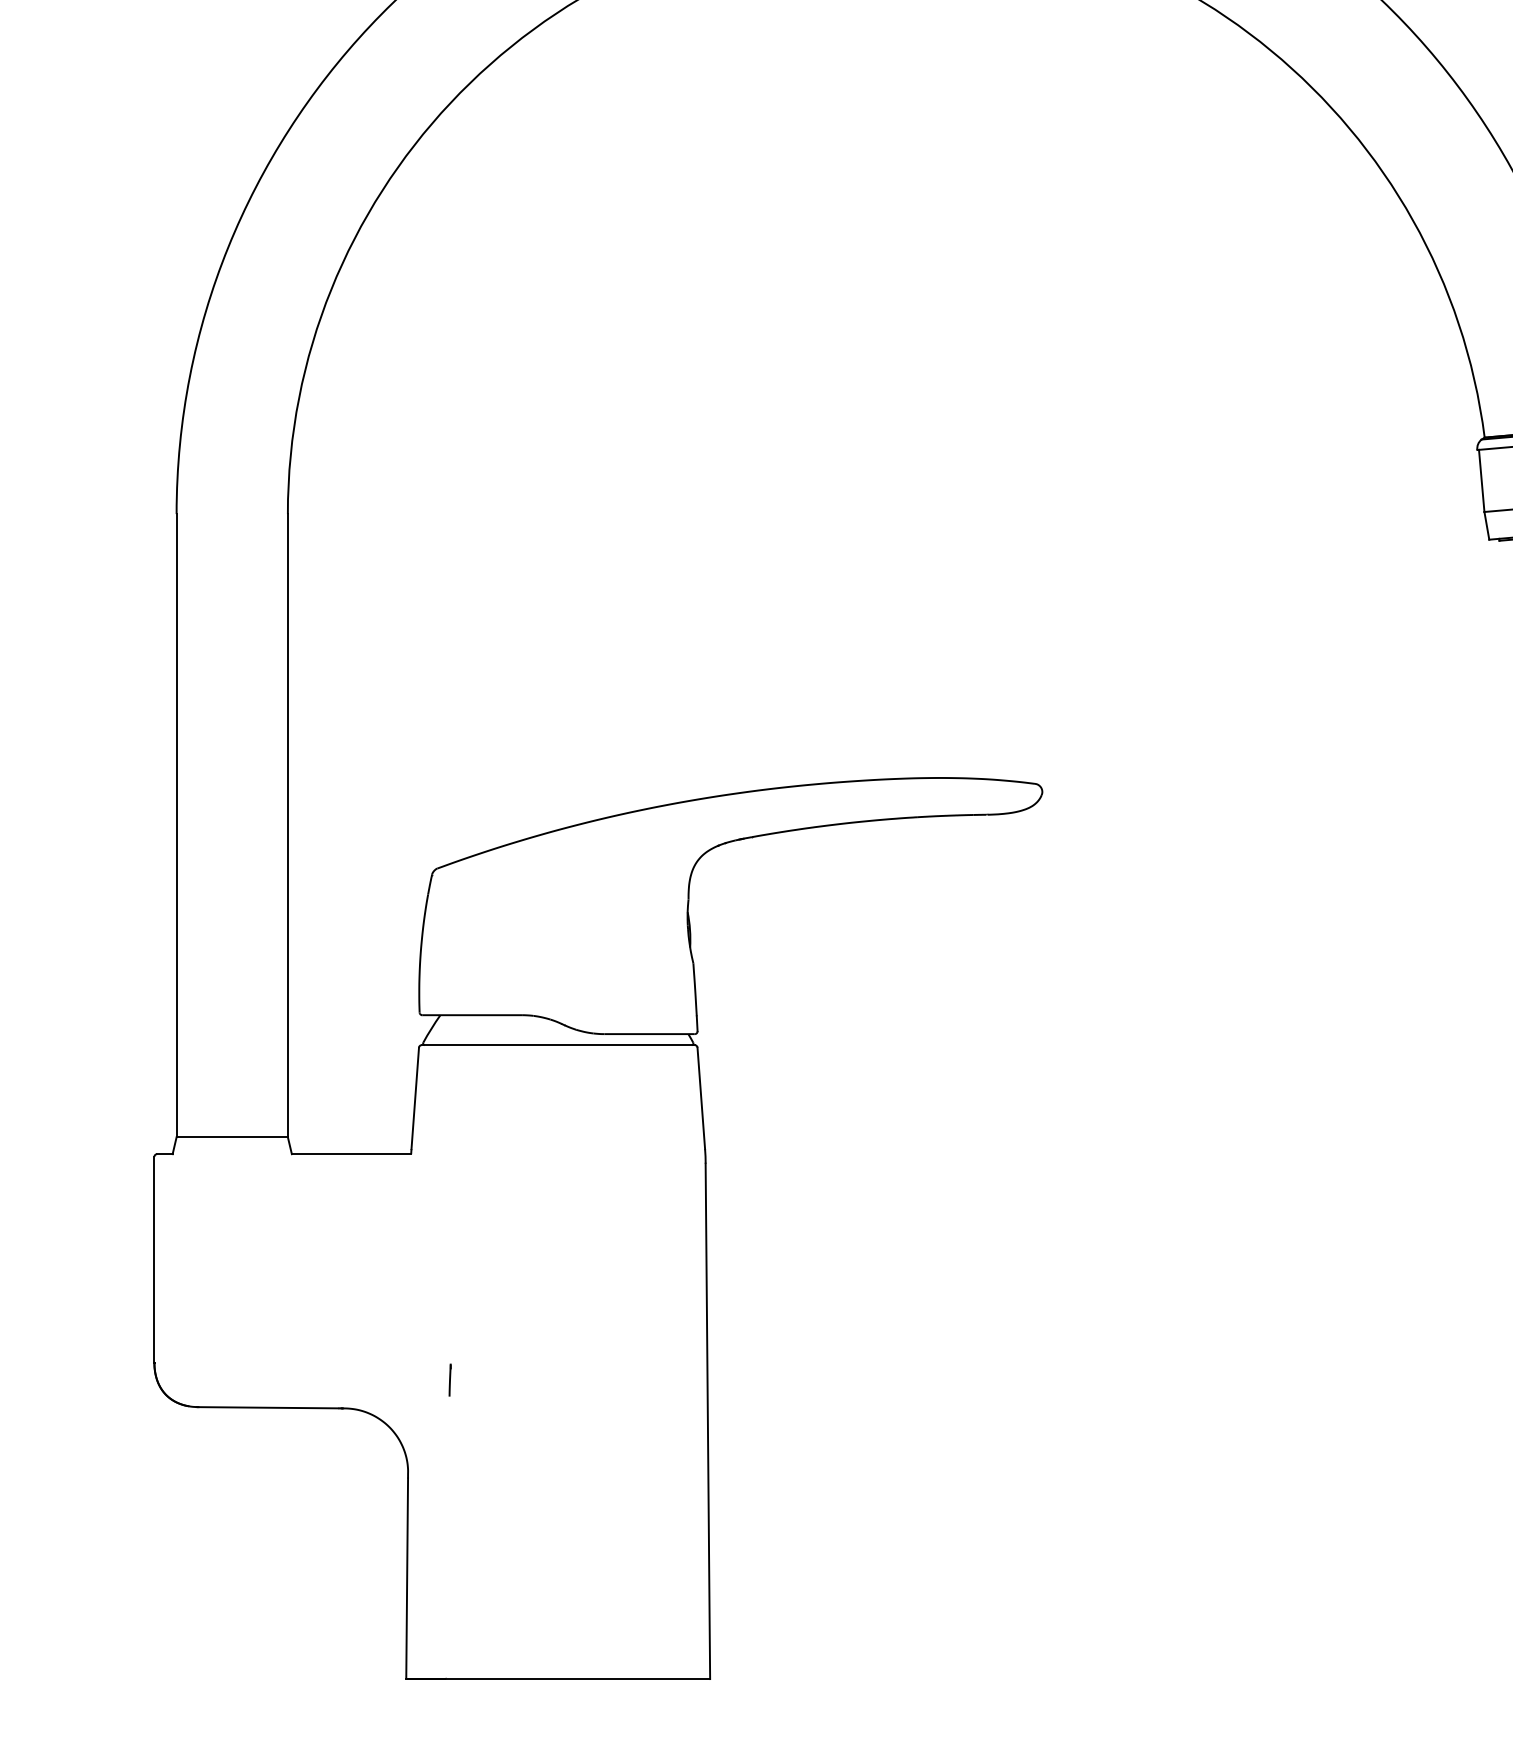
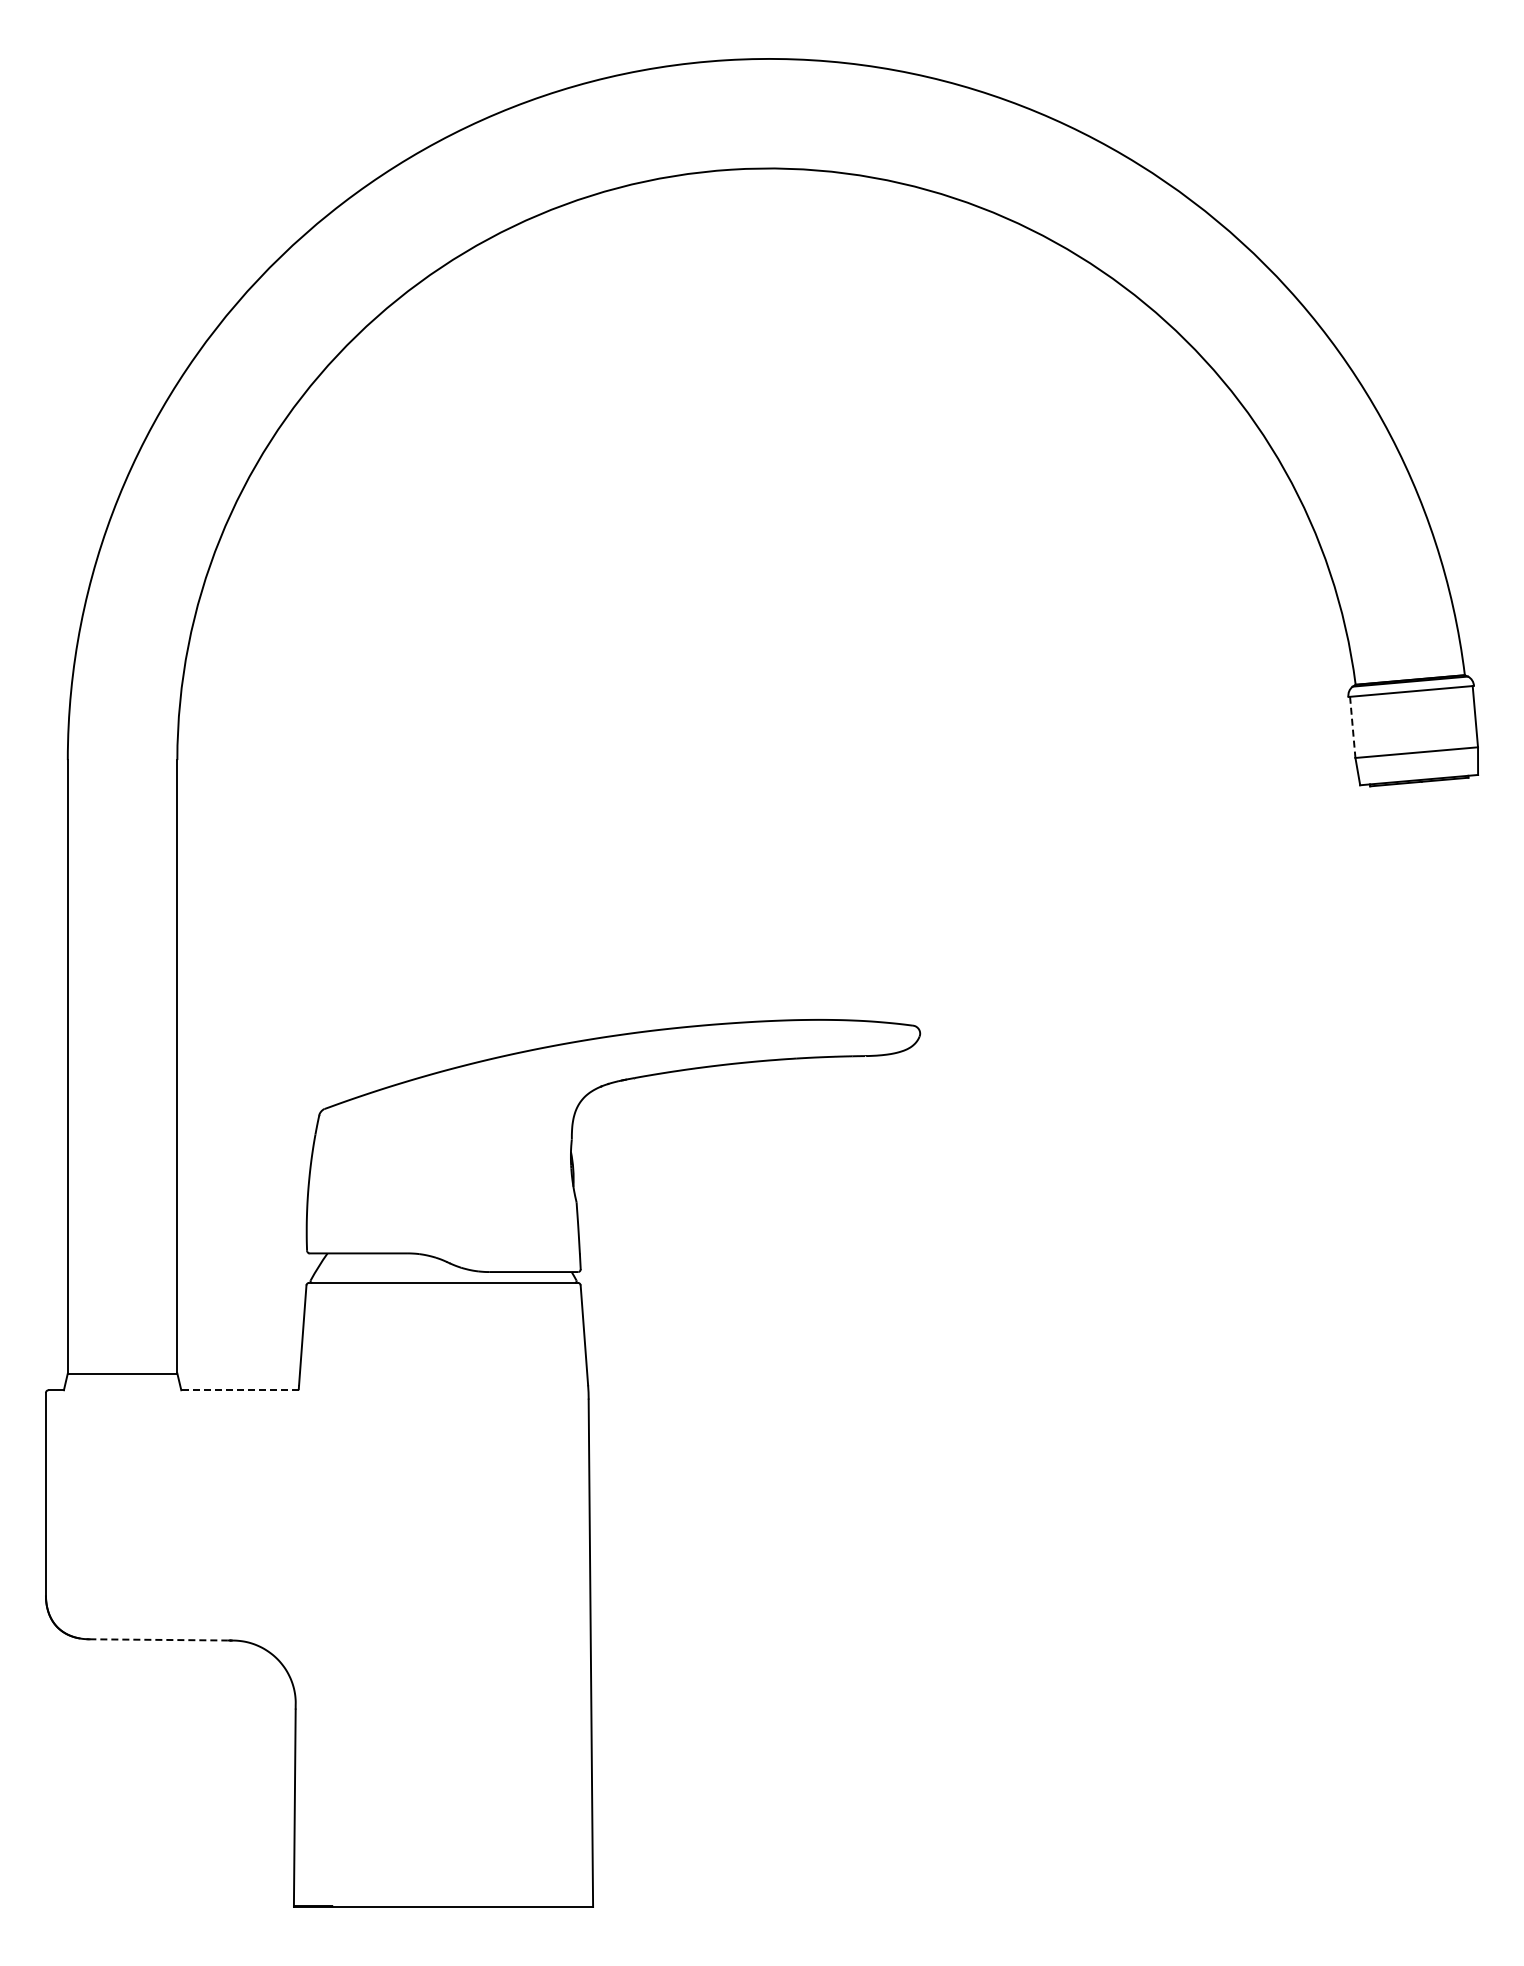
line: (1481, 481) -> (1352, 727), solid -> dashed
line: (352, 1154) -> (240, 1390), solid -> dashed
line: (449, 1379) -> (336, 1612), removed
line: (268, 1407) -> (158, 1639), solid -> dashed

